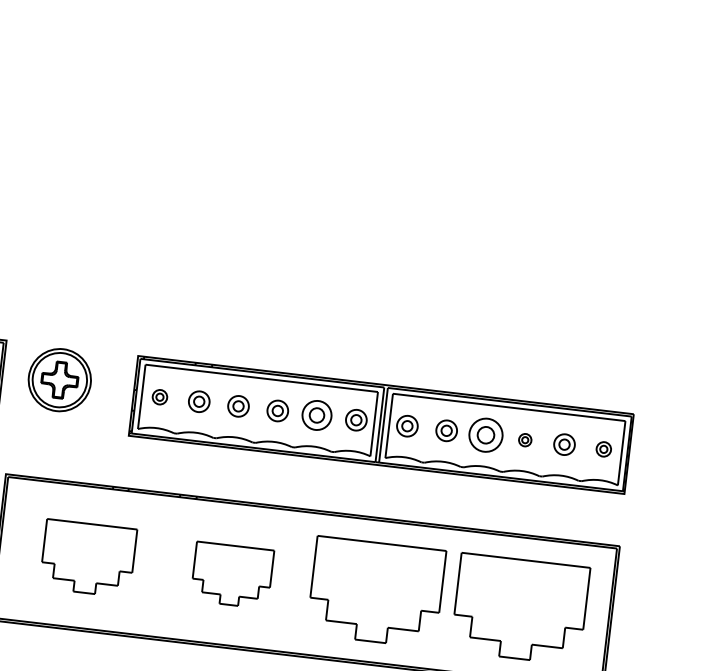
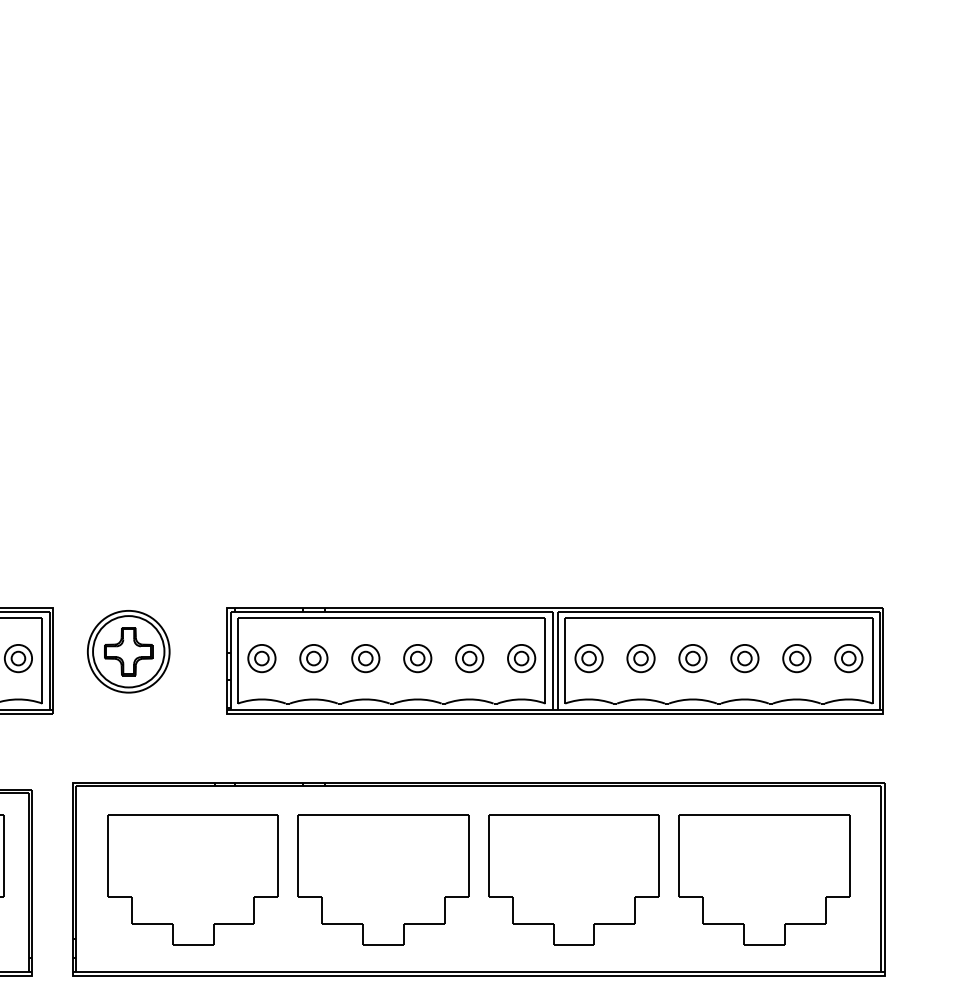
part: (159, 397) -> (261, 658), size x1.43
part: (316, 415) -> (469, 658), size x0.71
part: (485, 435) -> (692, 658), size x0.62
part: (524, 439) -> (744, 658), size x1.67
part: (603, 449) -> (848, 658), size x1.43
part: (87, 558) -> (192, 879), size x1.43
part: (232, 575) -> (383, 879), size x1.67

